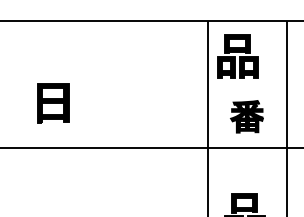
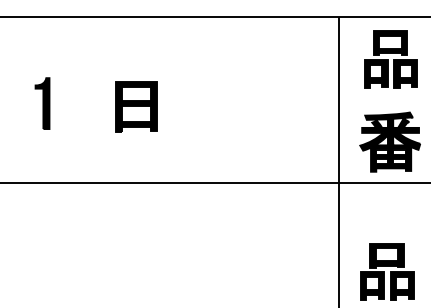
part: (237, 56) -> (390, 59), moved
part: (53, 103) -> (136, 106), moved
part: (246, 116) -> (389, 141), size x1.43

